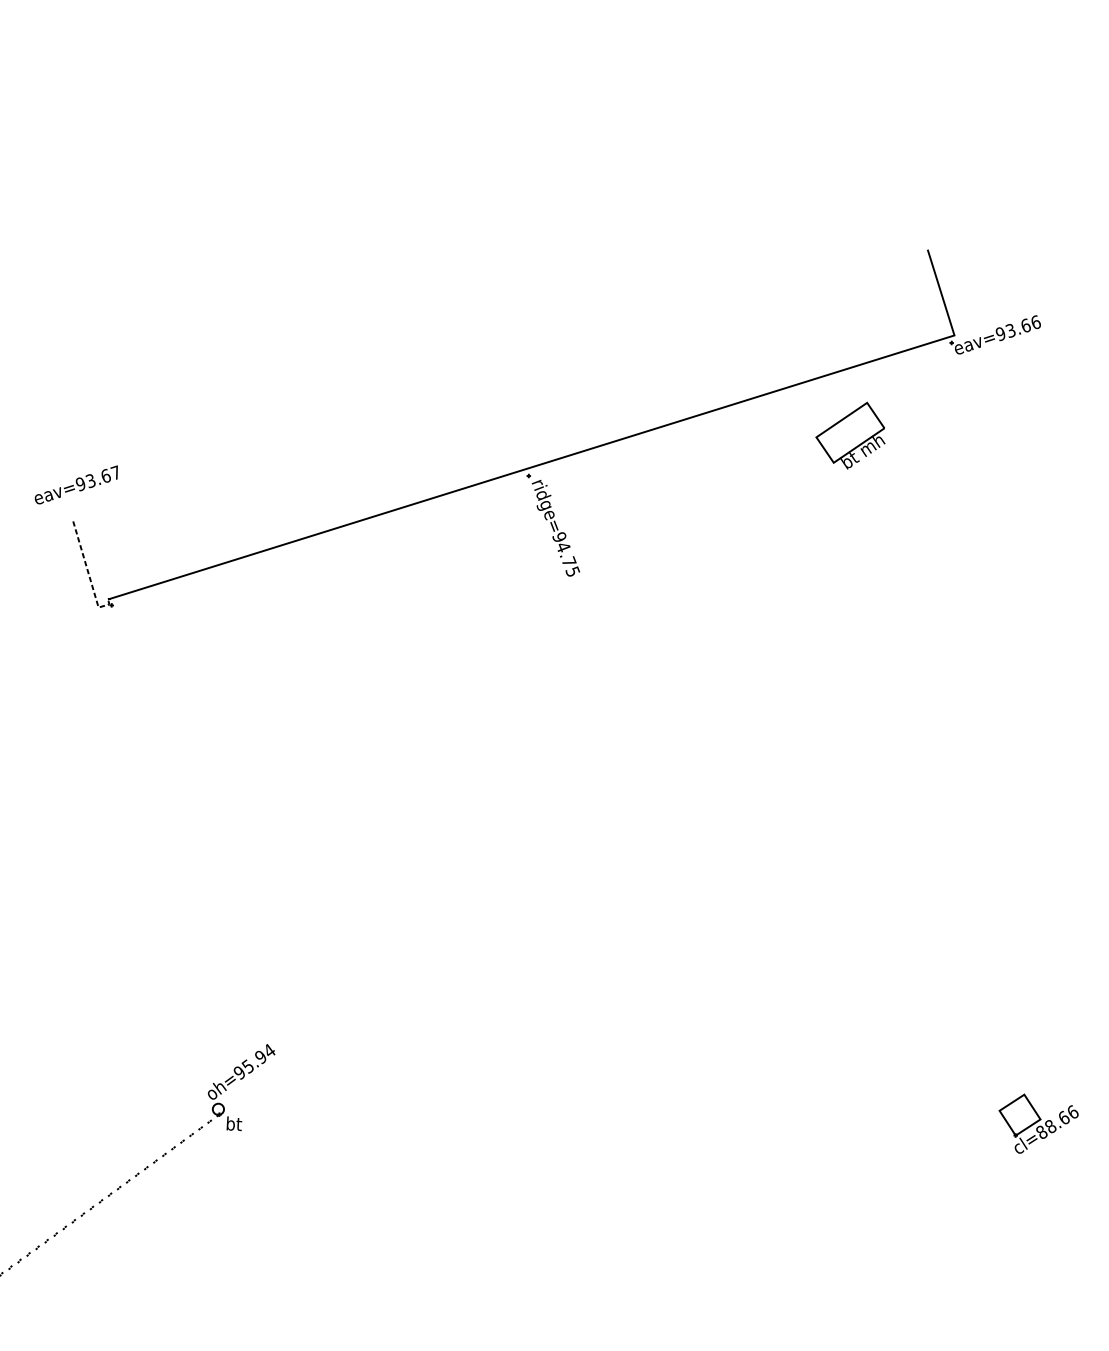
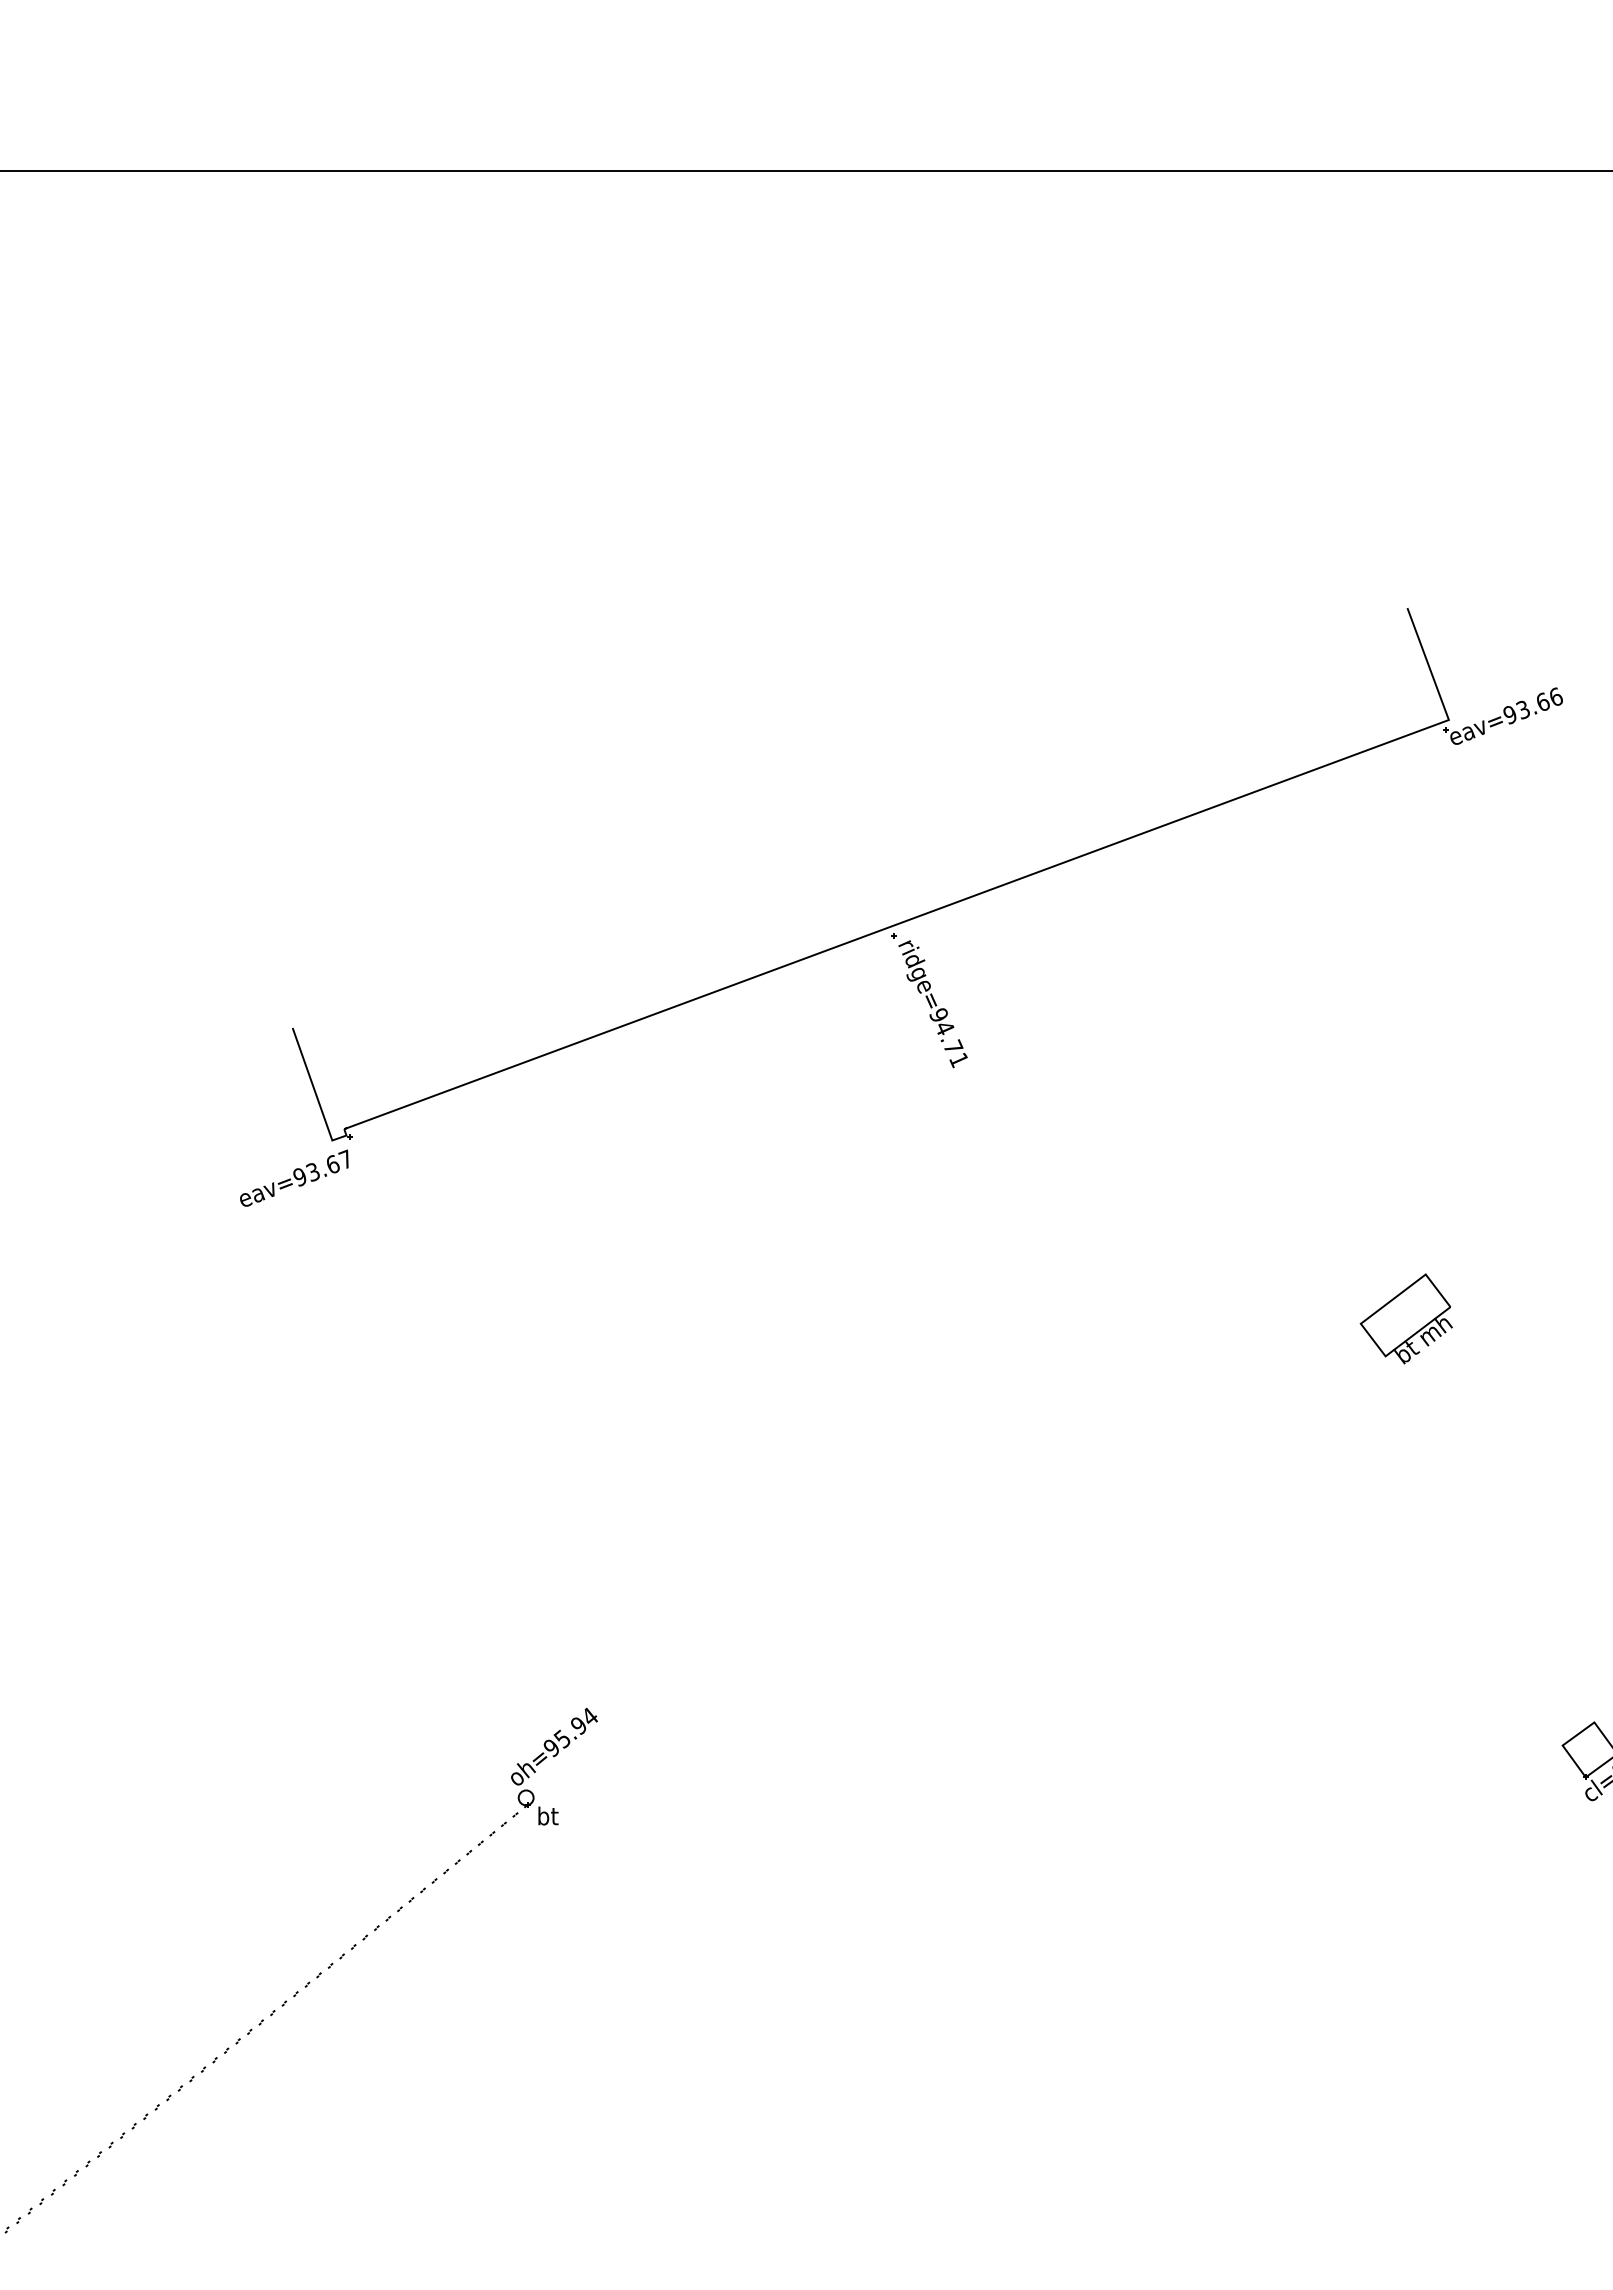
part: (850, 435) -> (1405, 1318), moved
text: (76, 484) -> (294, 1177), moved
text: (572, 572) -> (958, 1060), ridge=94.75 -> ridge=94.71
line: (88, 573) -> (316, 1095), dashed -> solid

